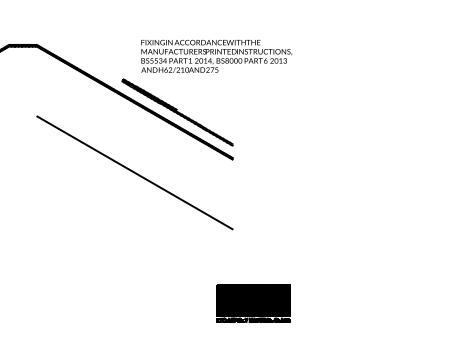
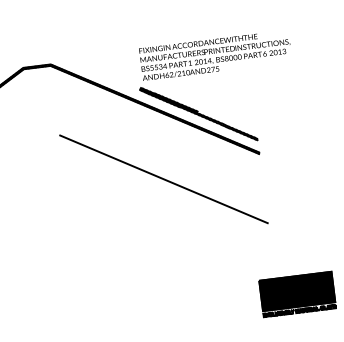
text: (216, 55) -> (215, 54), moved

